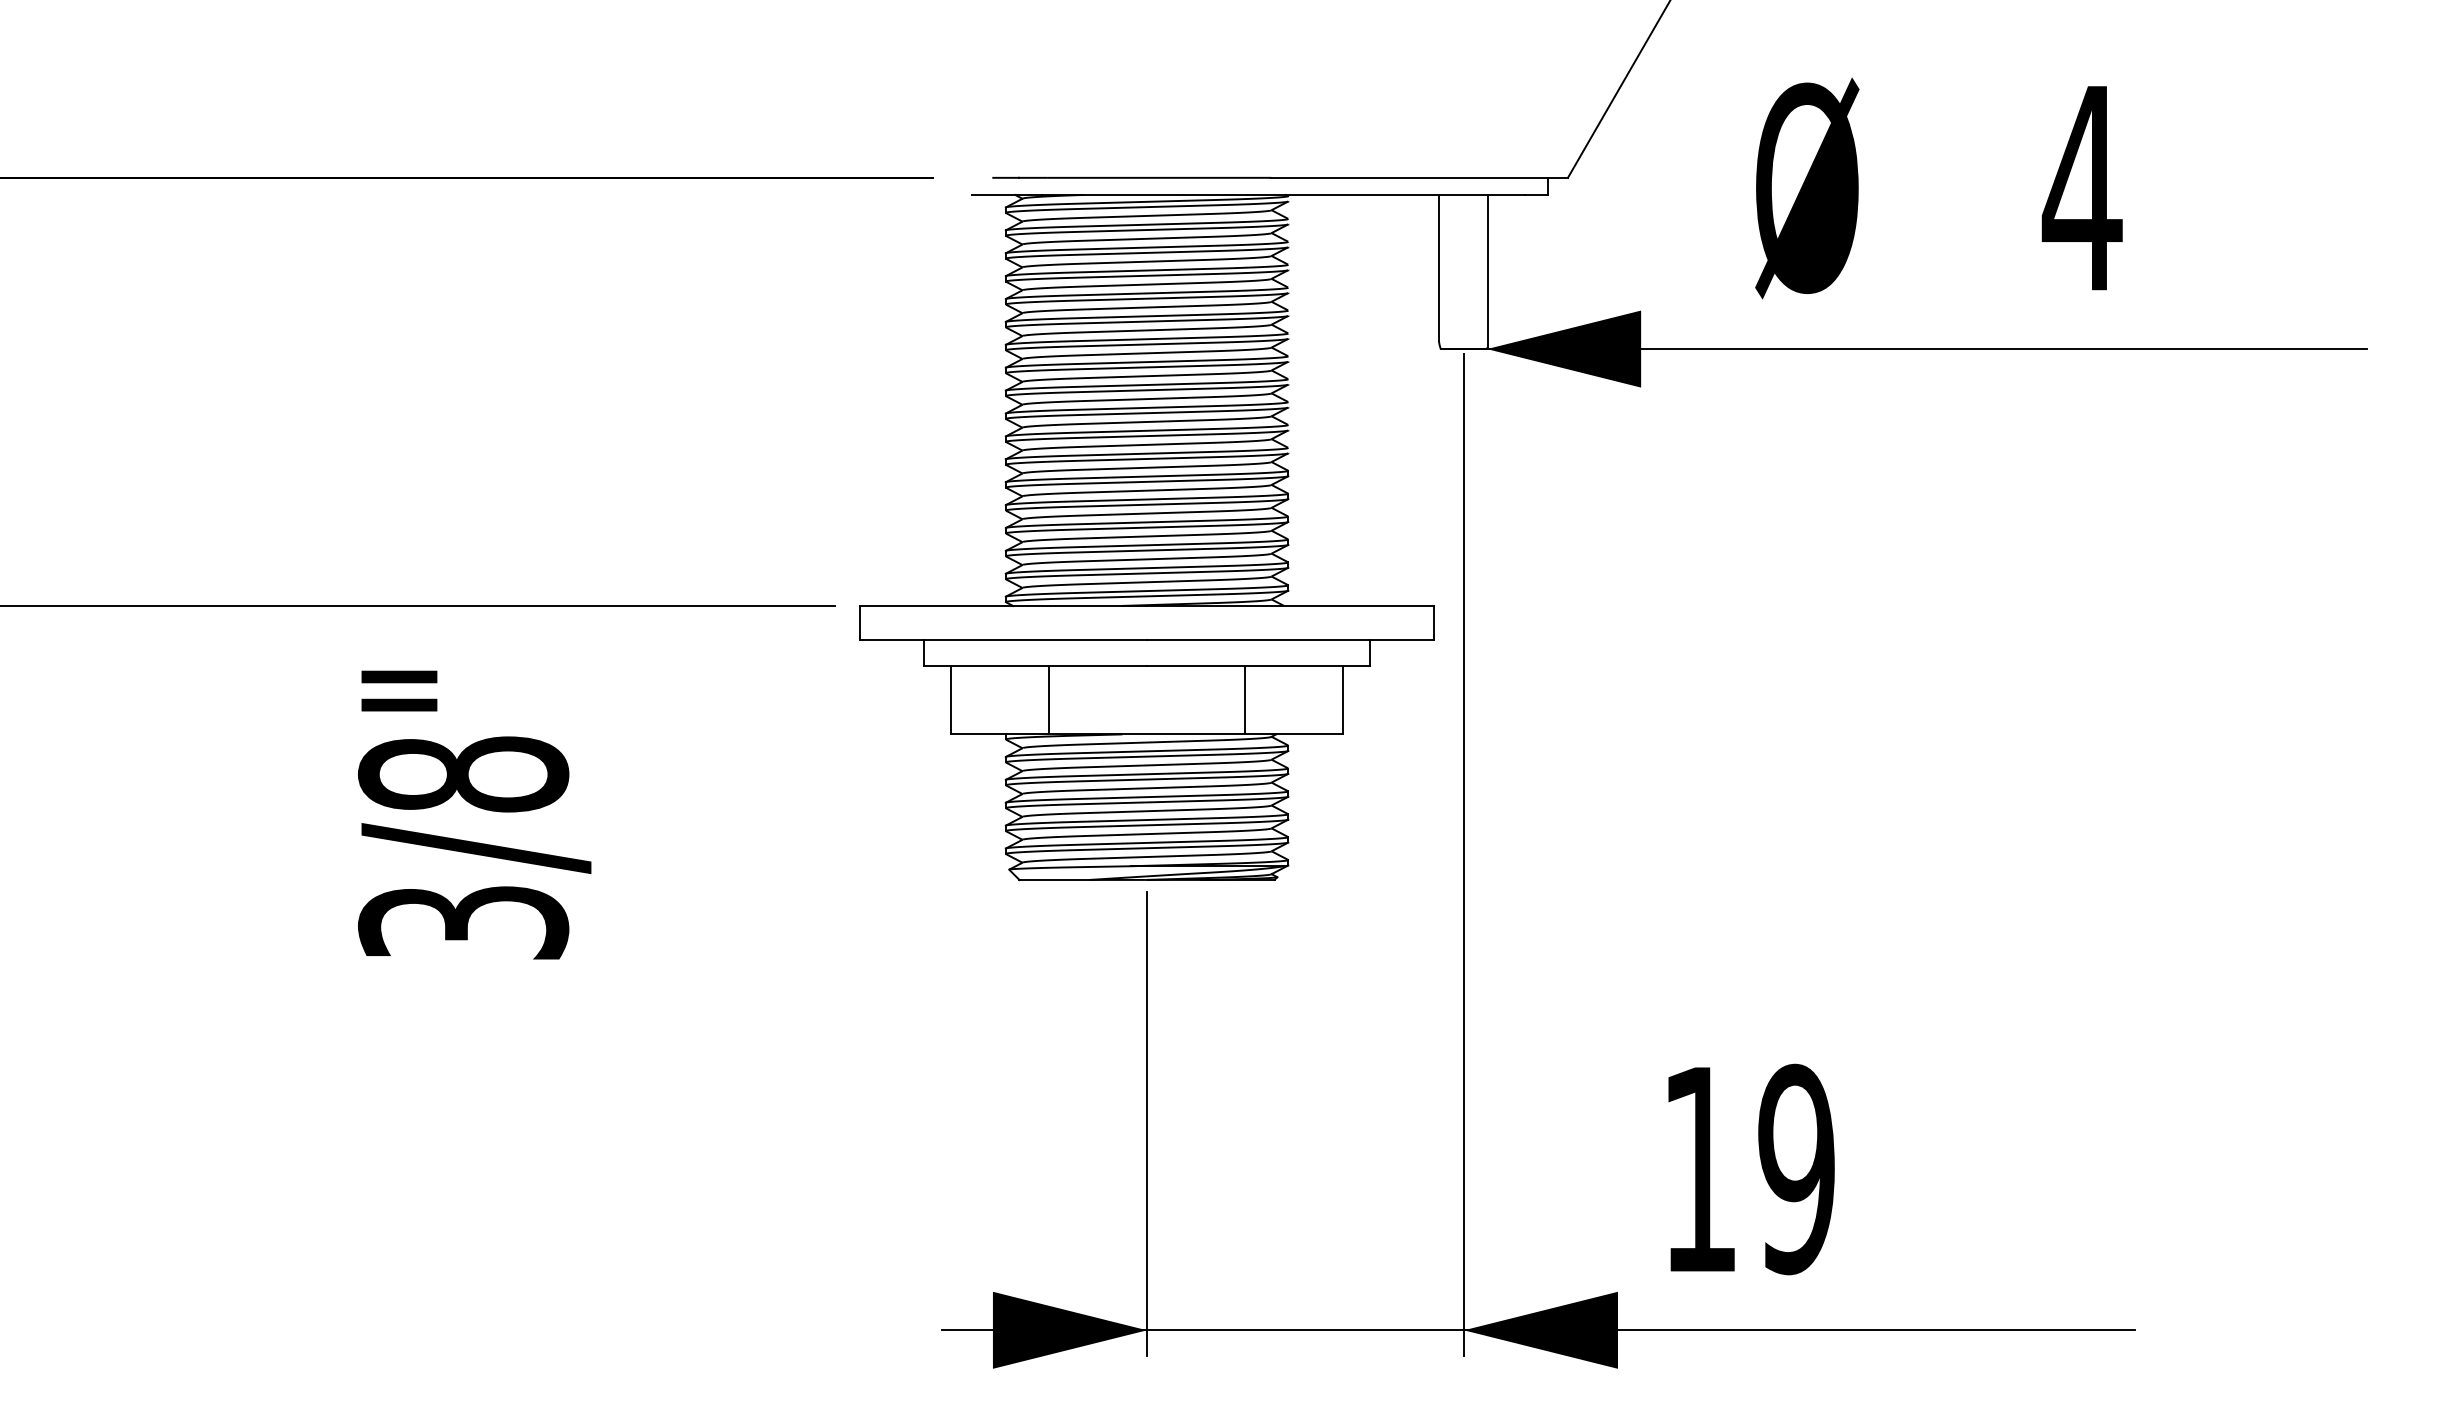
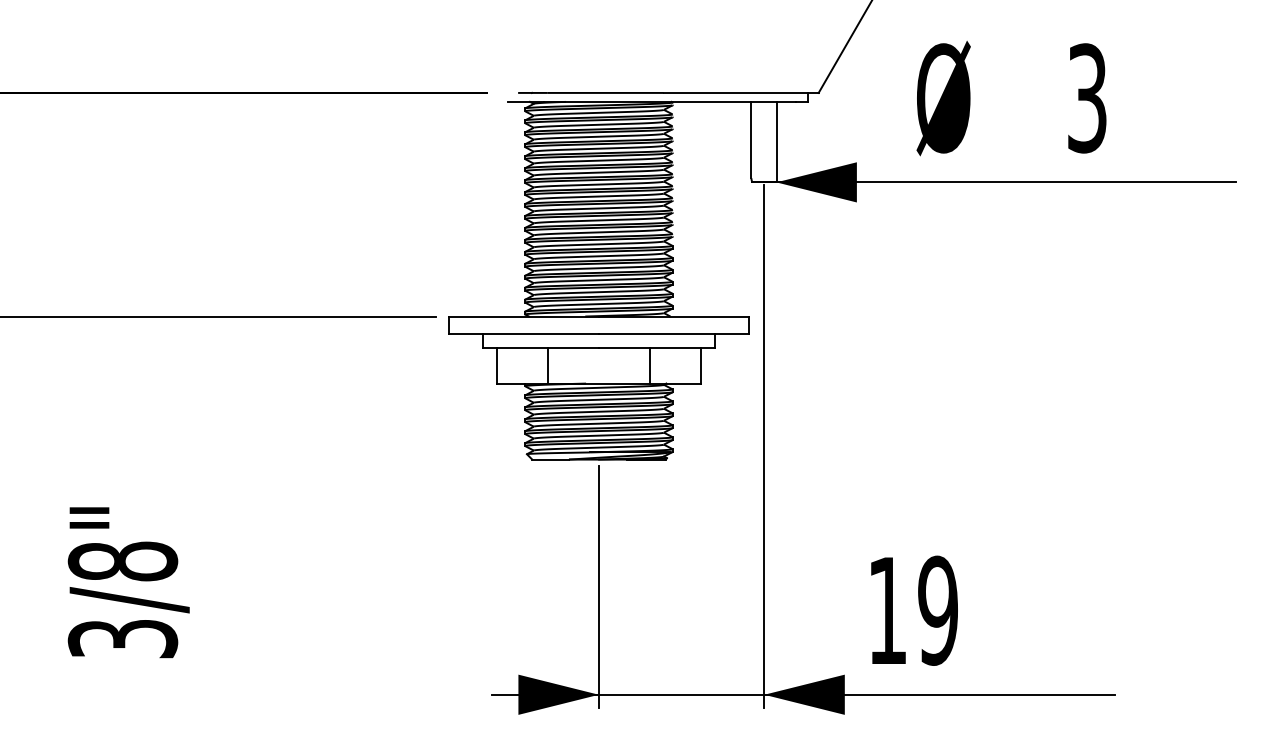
text: (2082, 188) -> (1087, 98), 4 -> 3
text: (474, 814) -> (128, 582), moved

